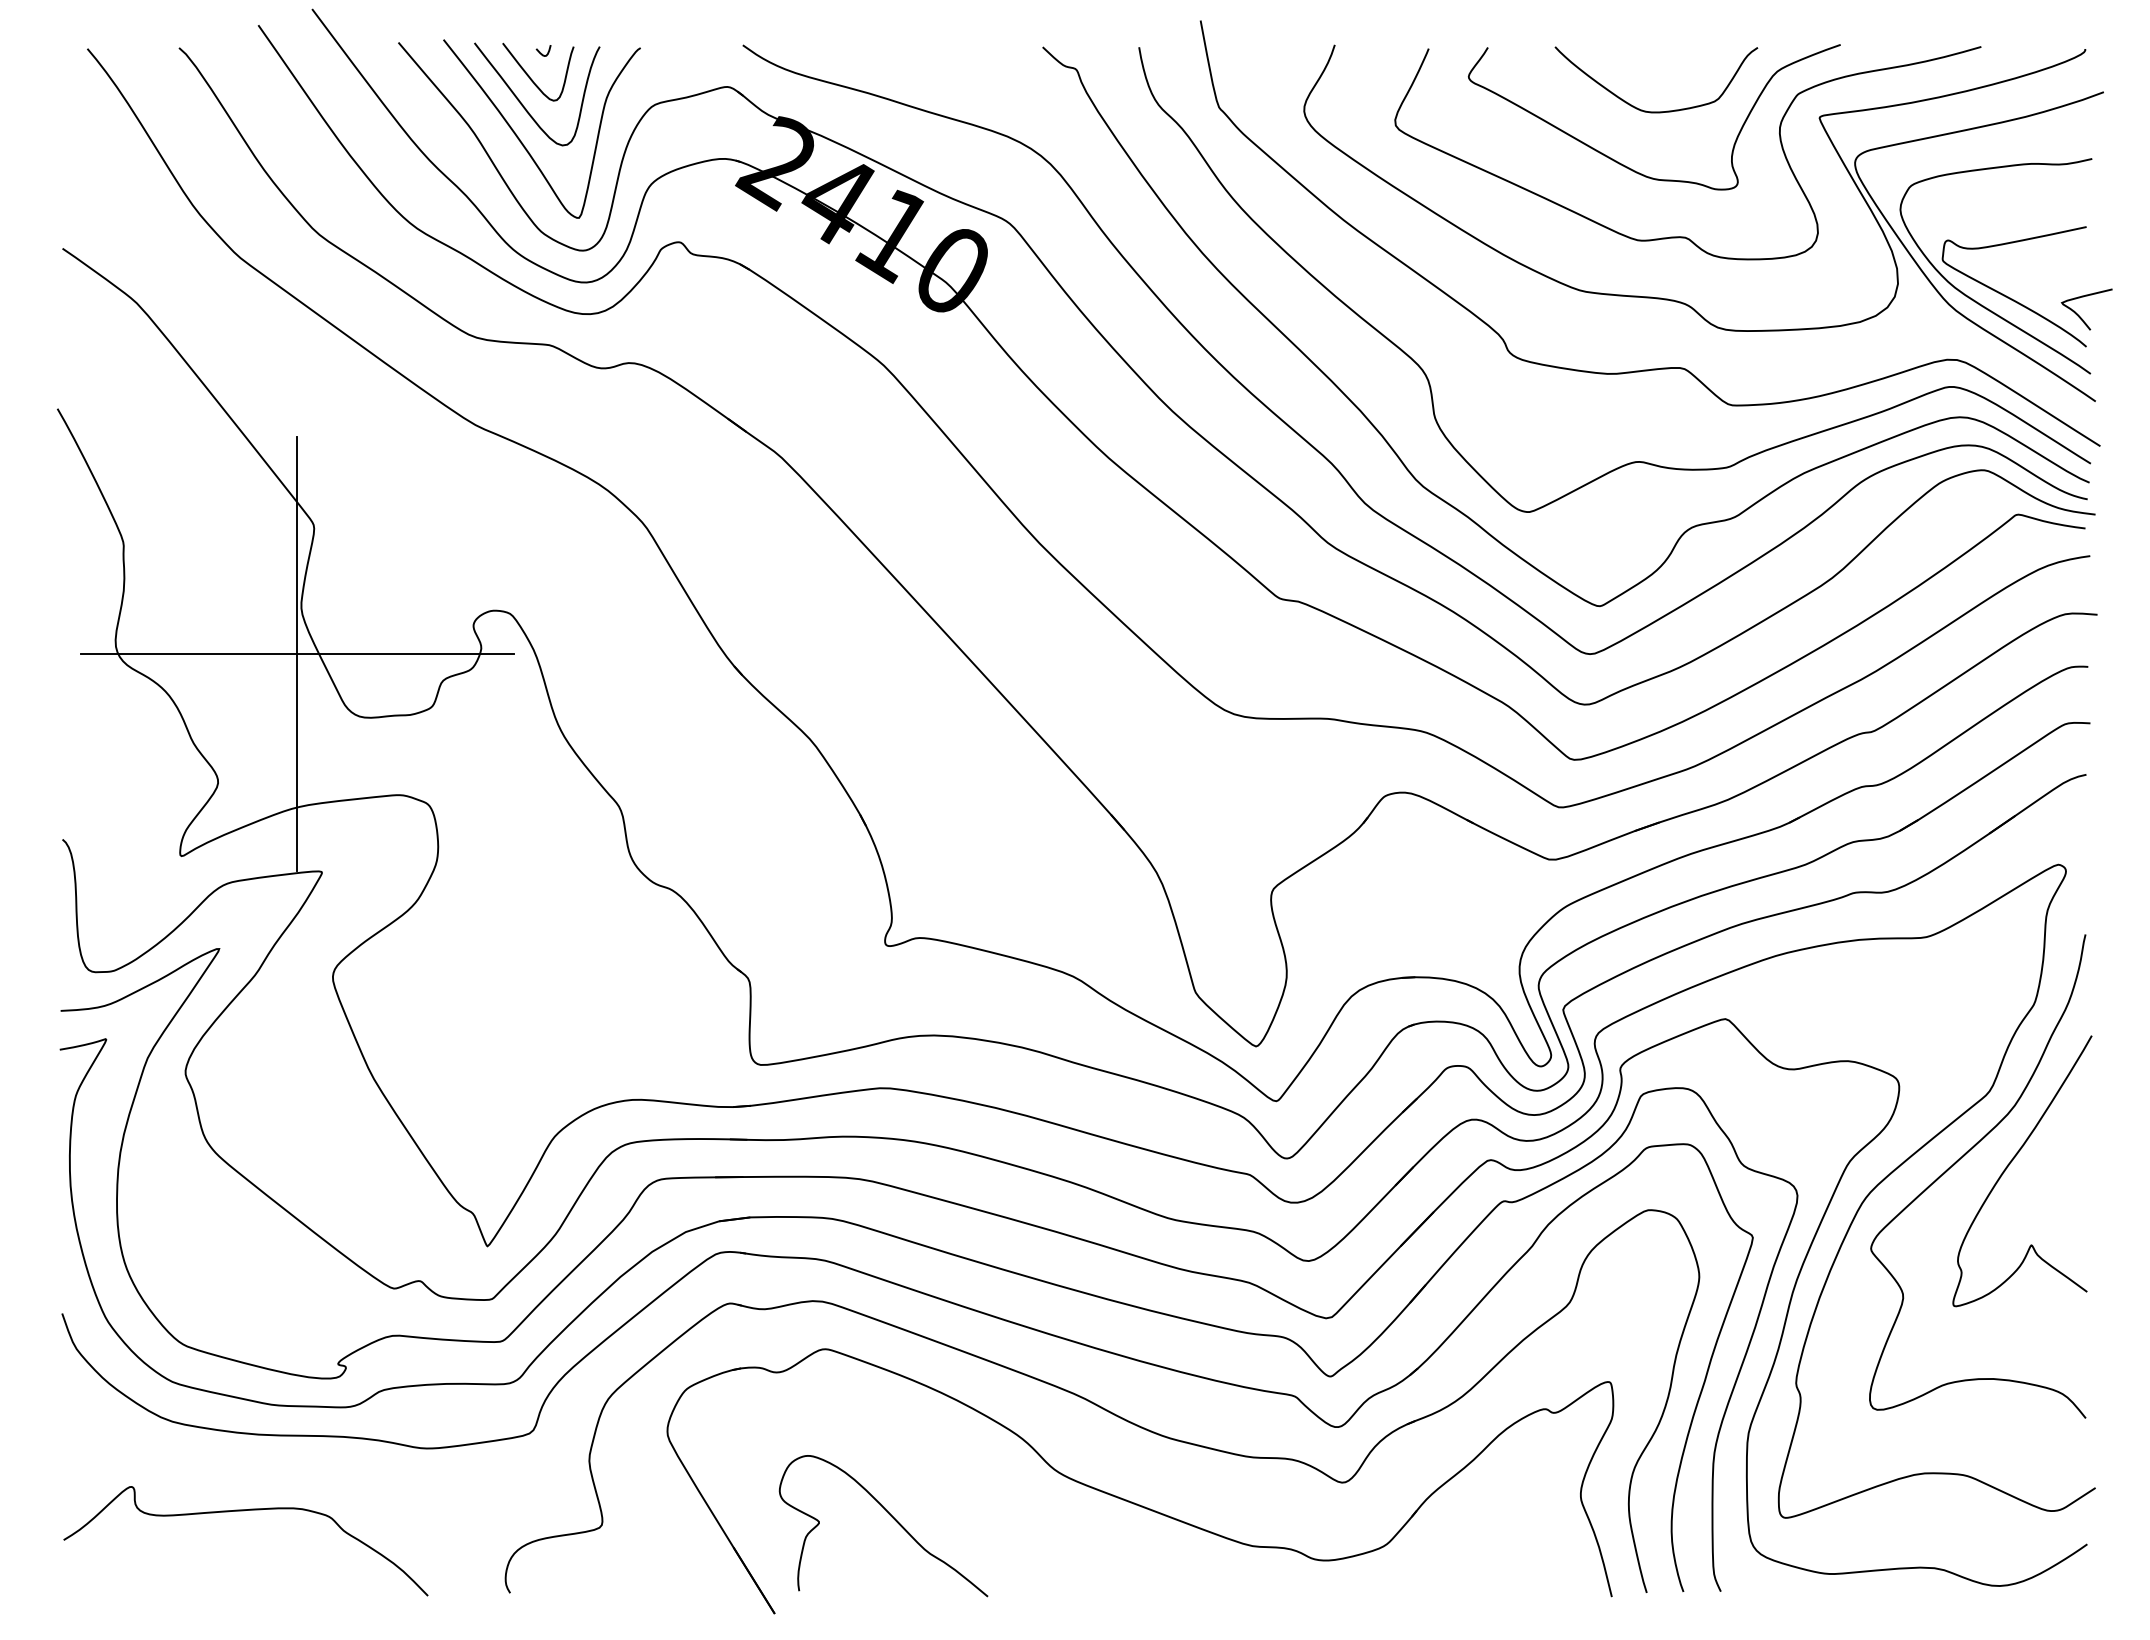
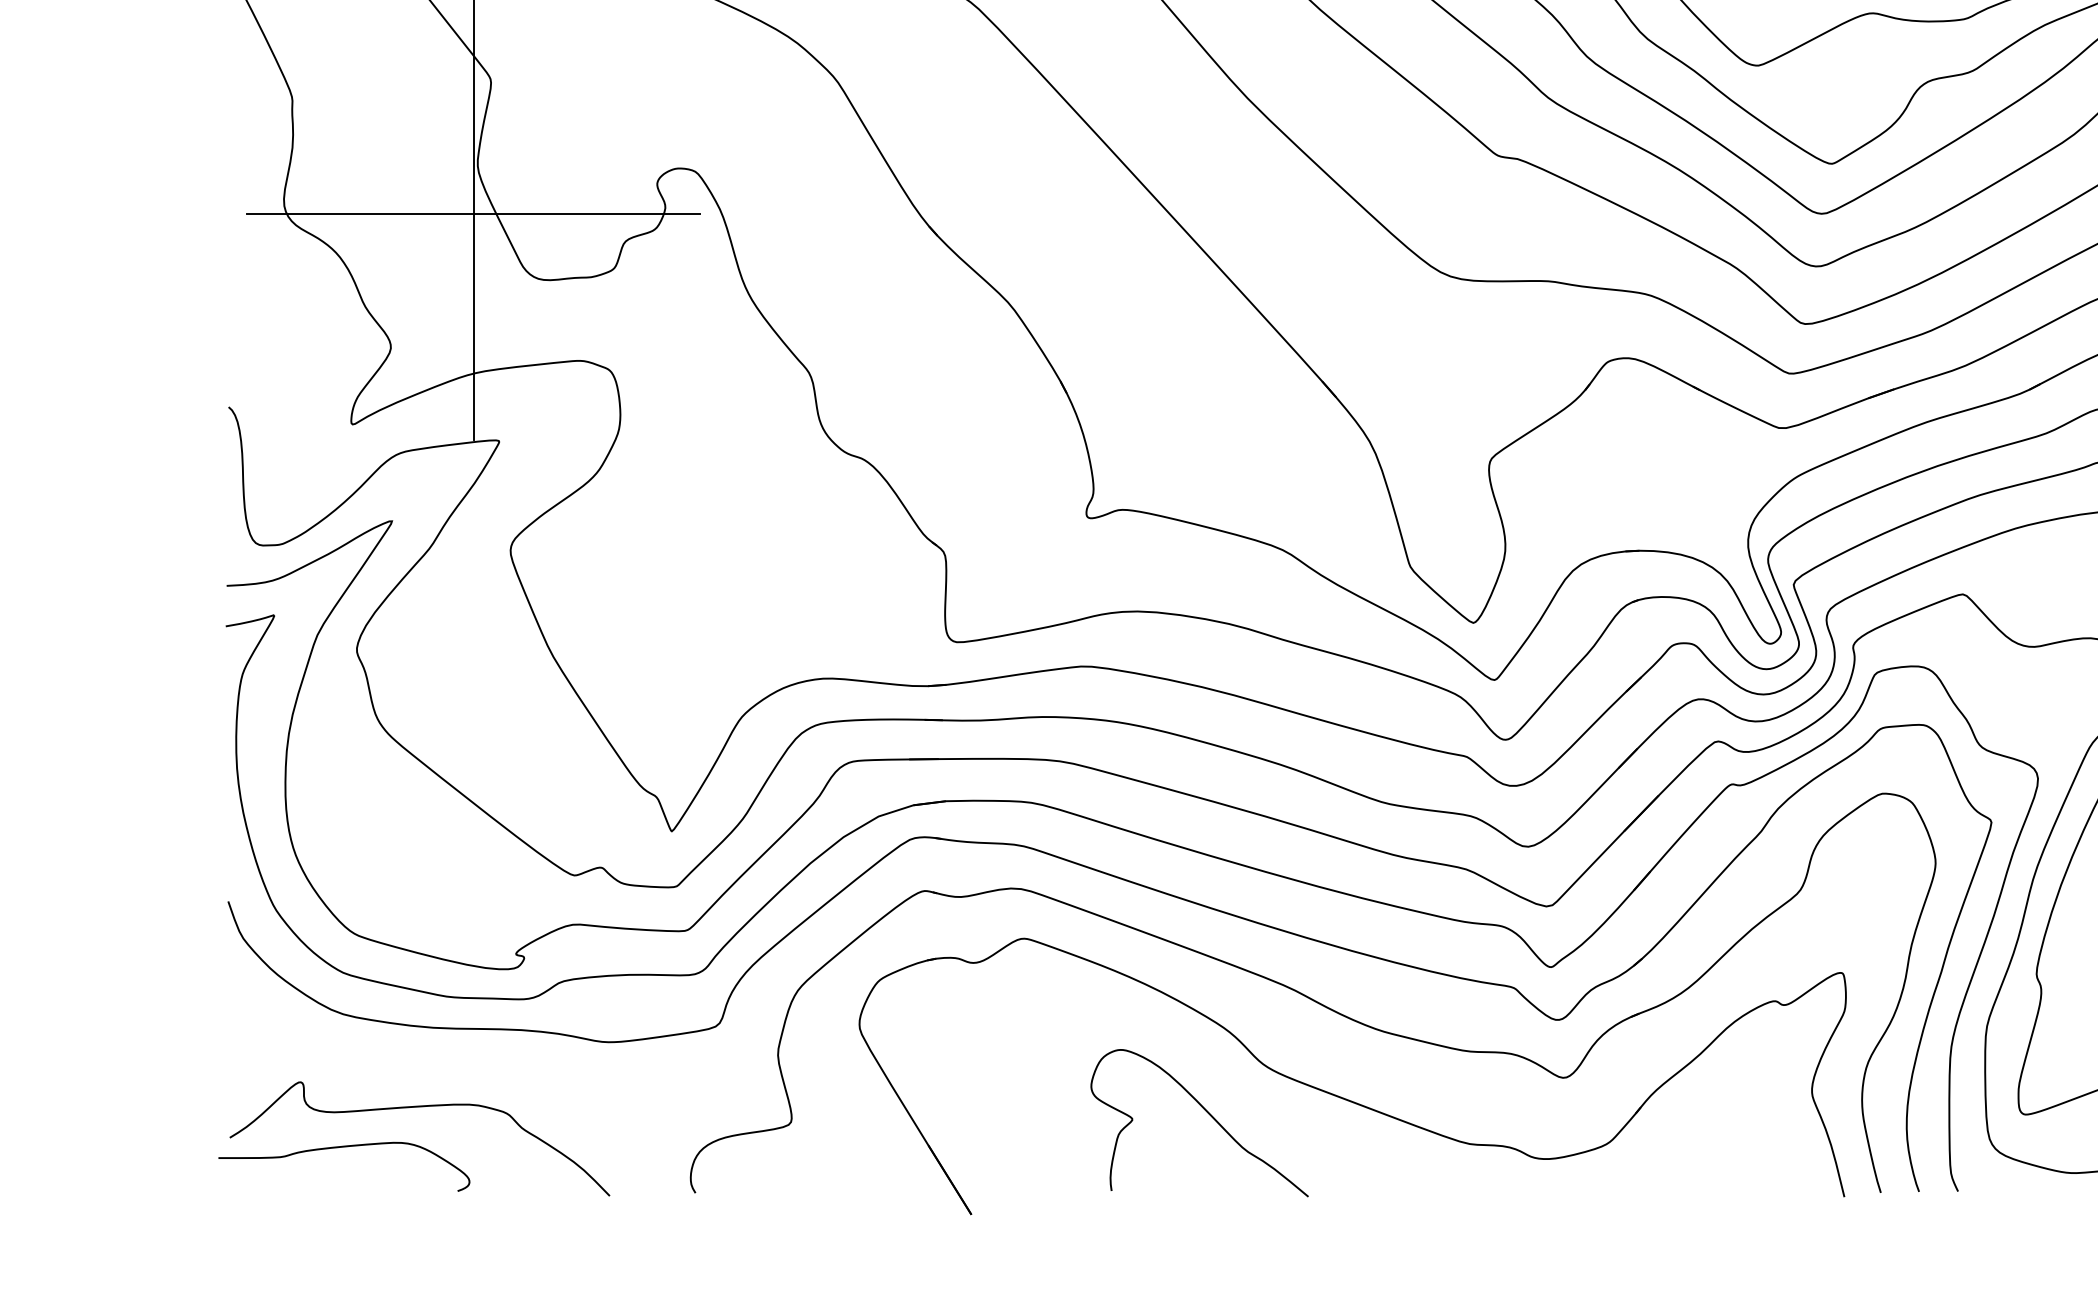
curve: (891, 1517) -> (1207, 1114), moved
curve: (173, 1549) -> (344, 1147), added

